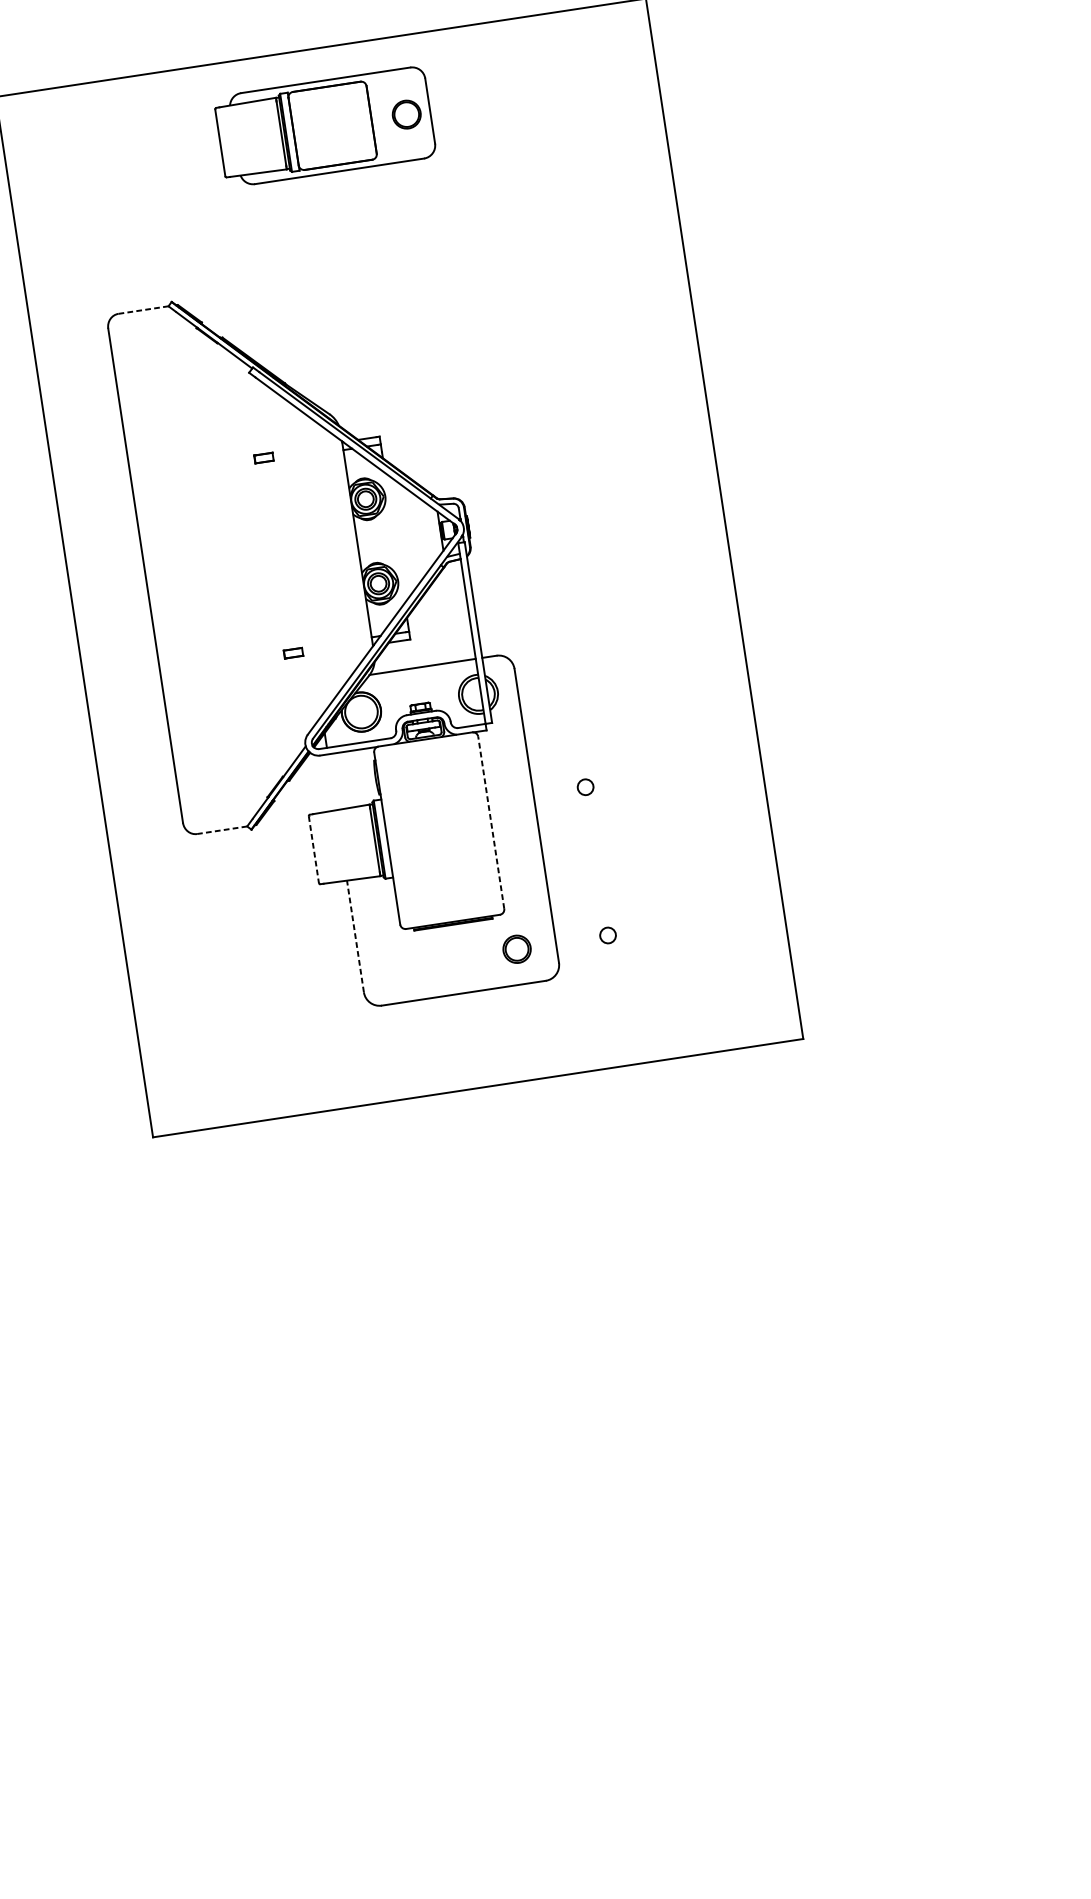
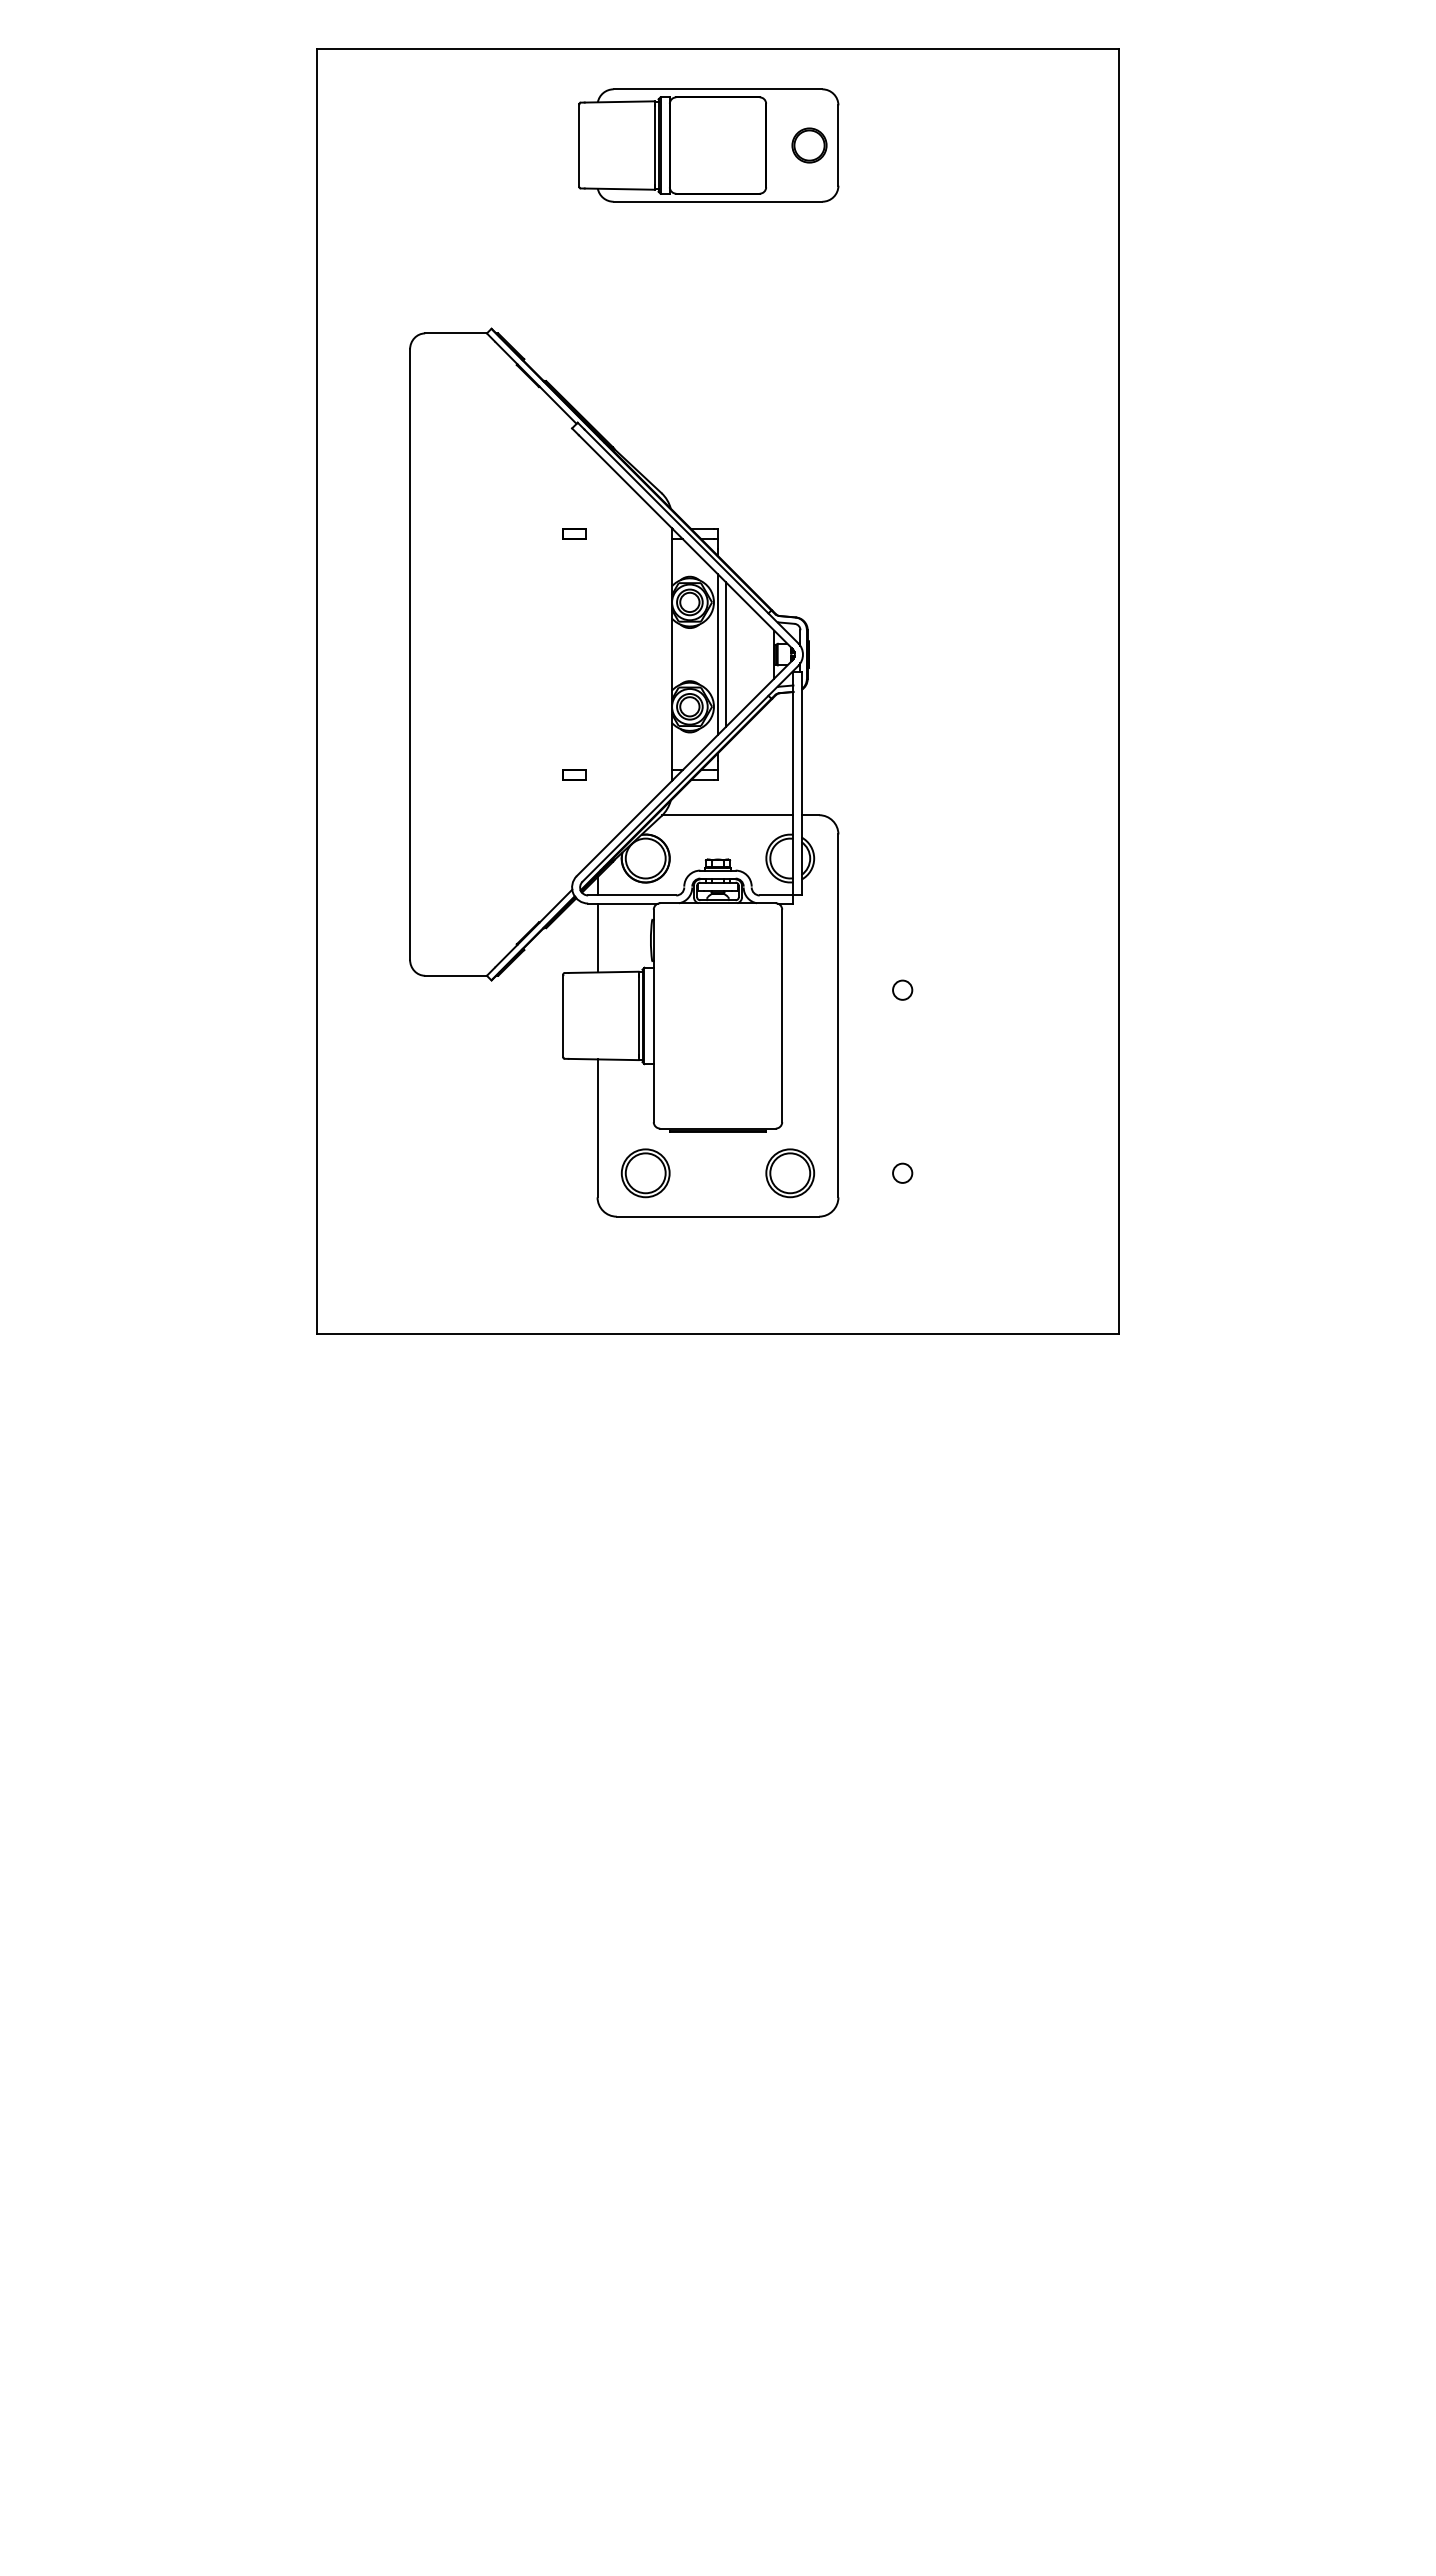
line: (143, 310) -> (456, 333), dashed -> solid
line: (401, 536) -> (726, 654), added
line: (394, 538) -> (717, 654), added
line: (332, 781) -> (597, 937), added
line: (491, 822) -> (782, 1015), dashed -> solid
line: (222, 829) -> (456, 975), dashed -> solid
line: (314, 850) -> (563, 1016), dashed -> solid
line: (355, 936) -> (597, 1128), dashed -> solid
part: (517, 949) -> (790, 1173), size x1.43
part: (399, 967) -> (645, 1173), added

